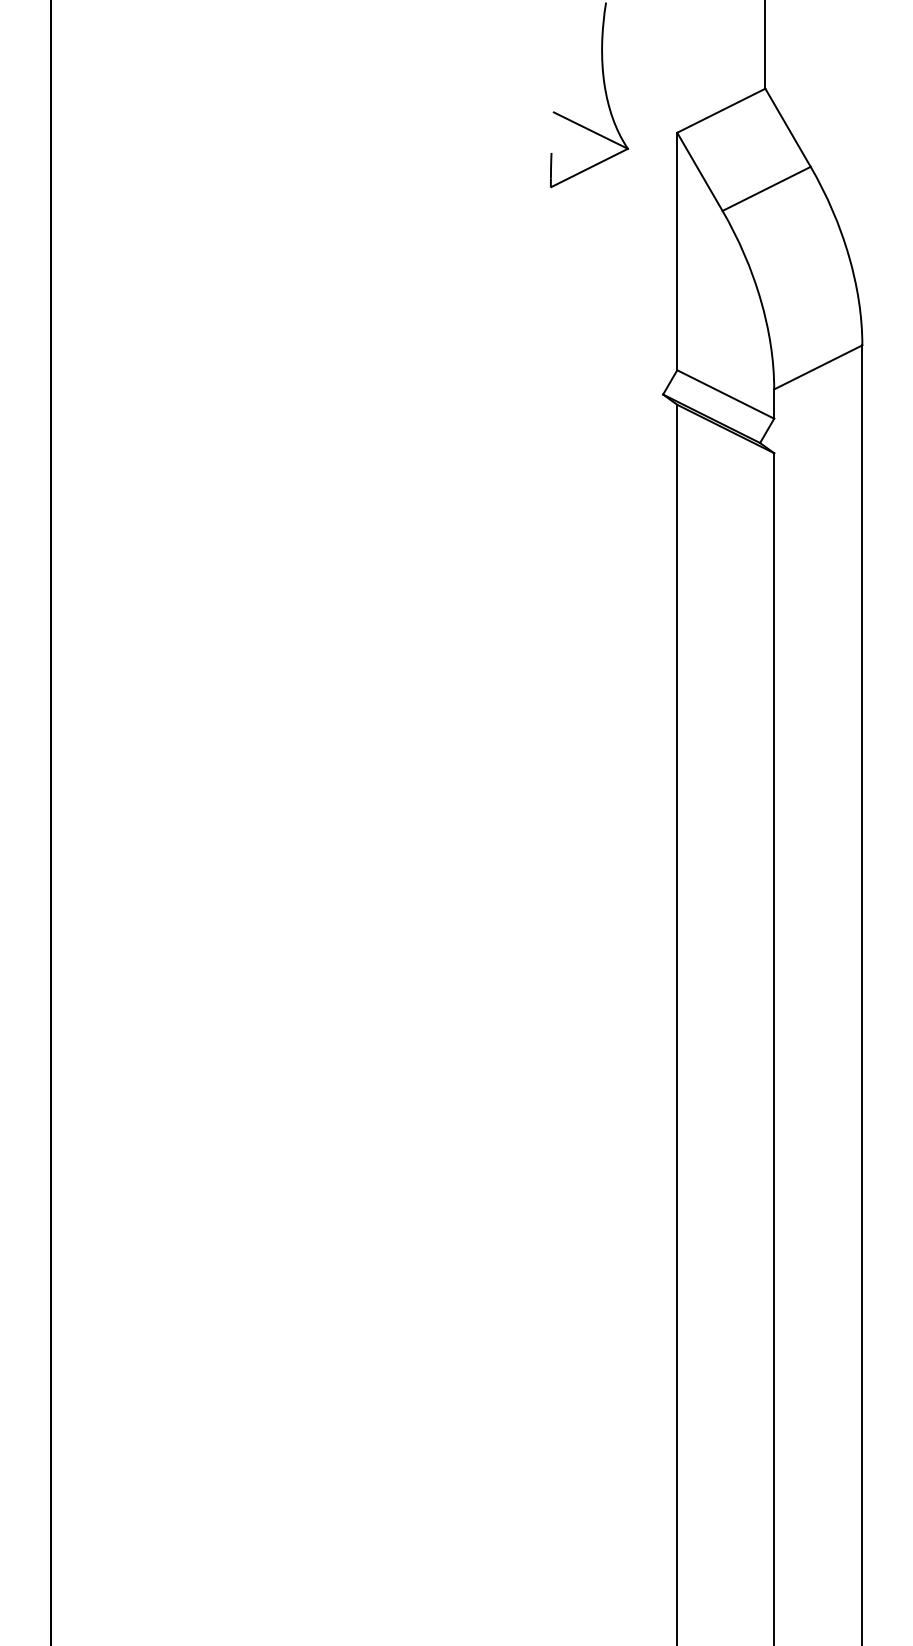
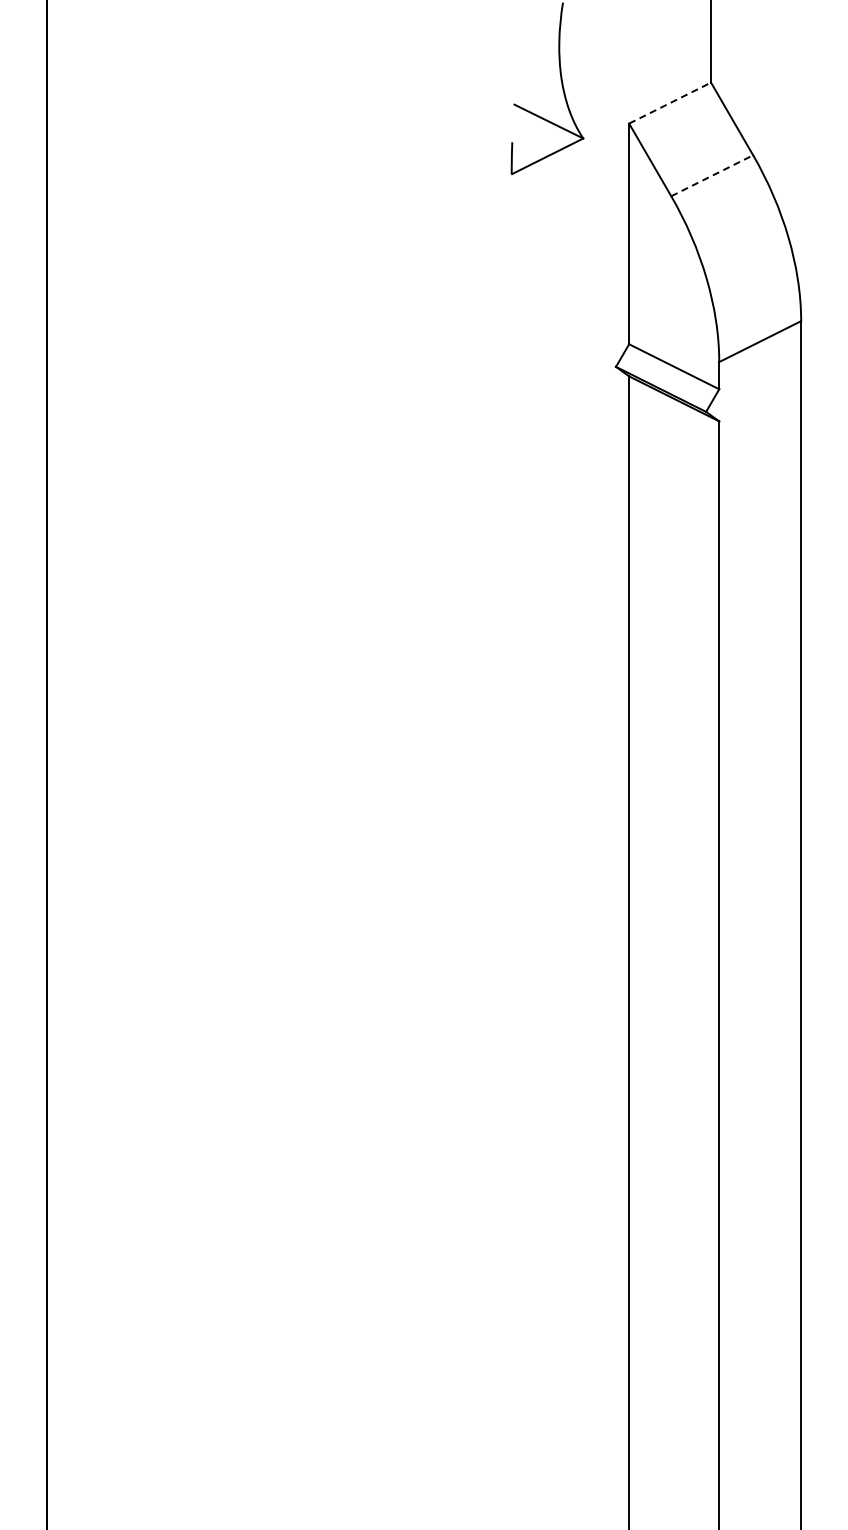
line: (721, 111) -> (670, 103), solid -> dashed
line: (766, 188) -> (712, 175), solid -> dashed

